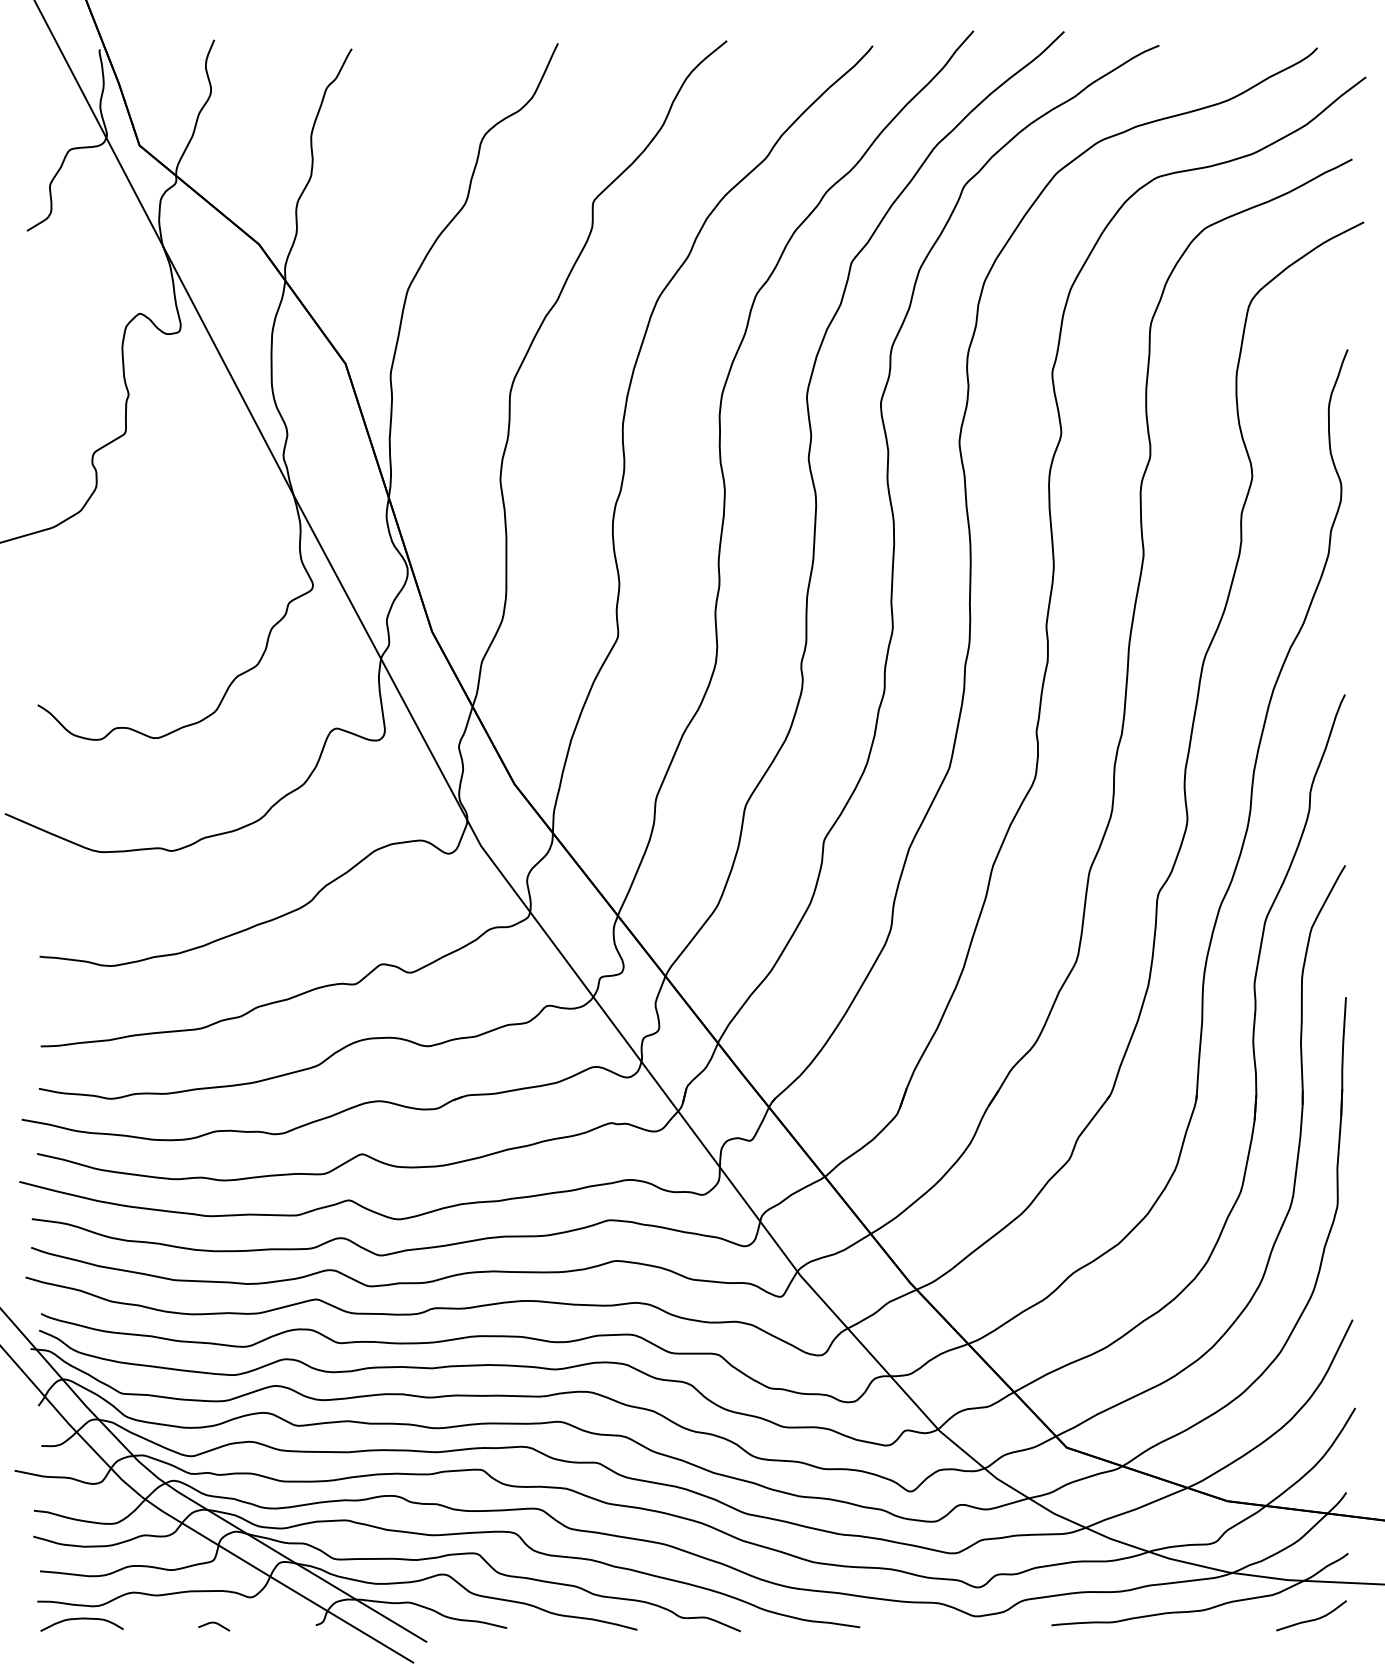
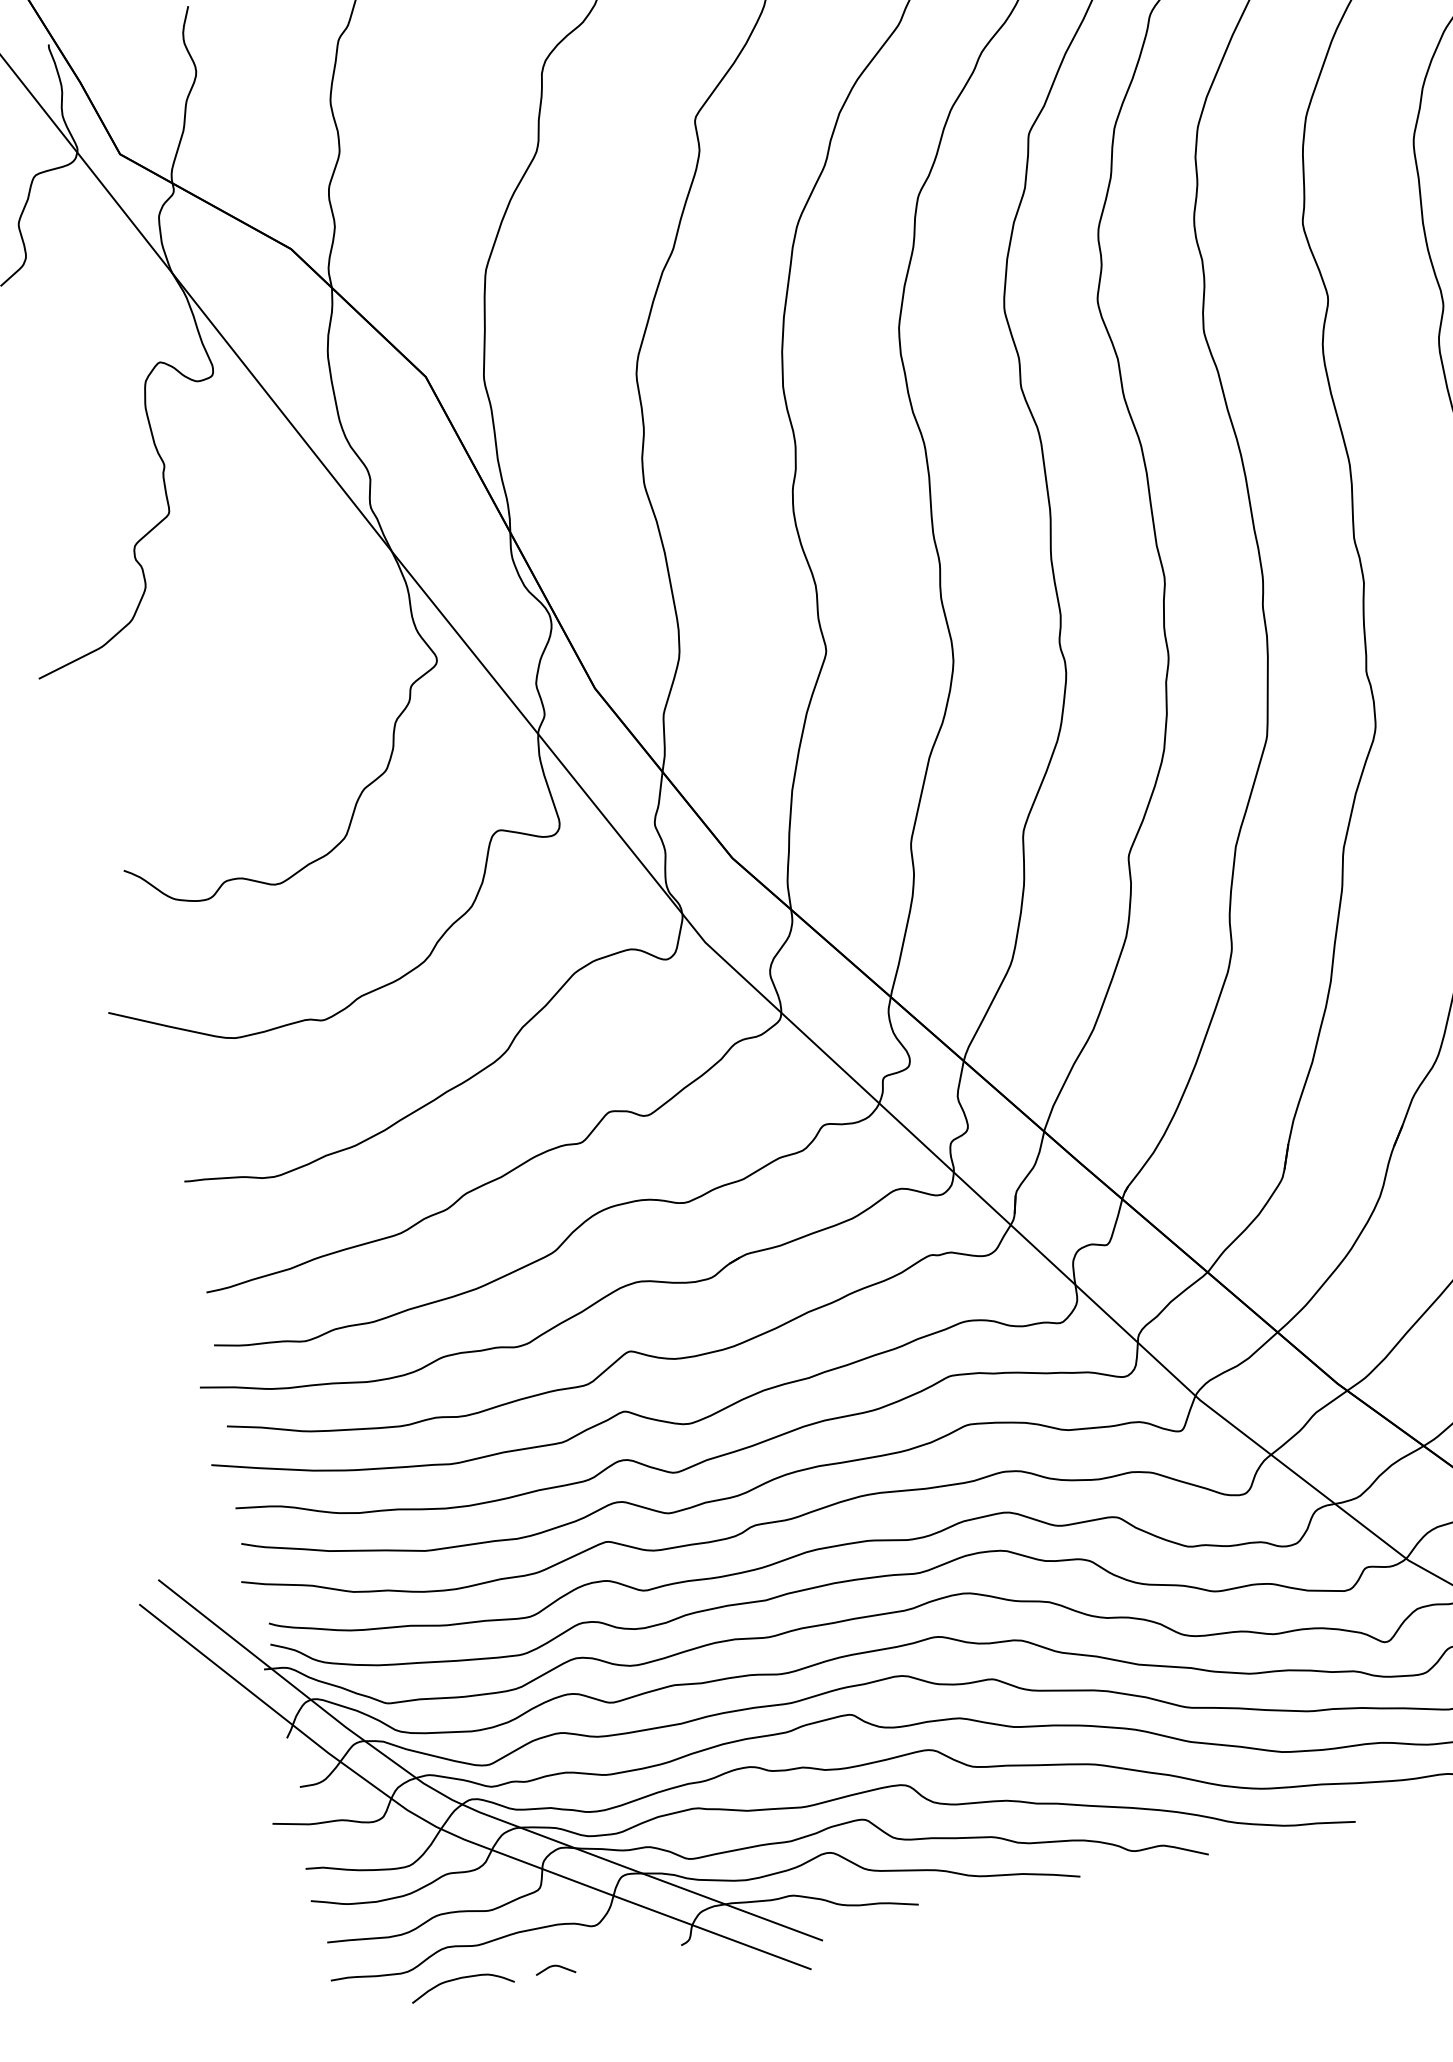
curve: (81, 1619) -> (460, 1979), moved

